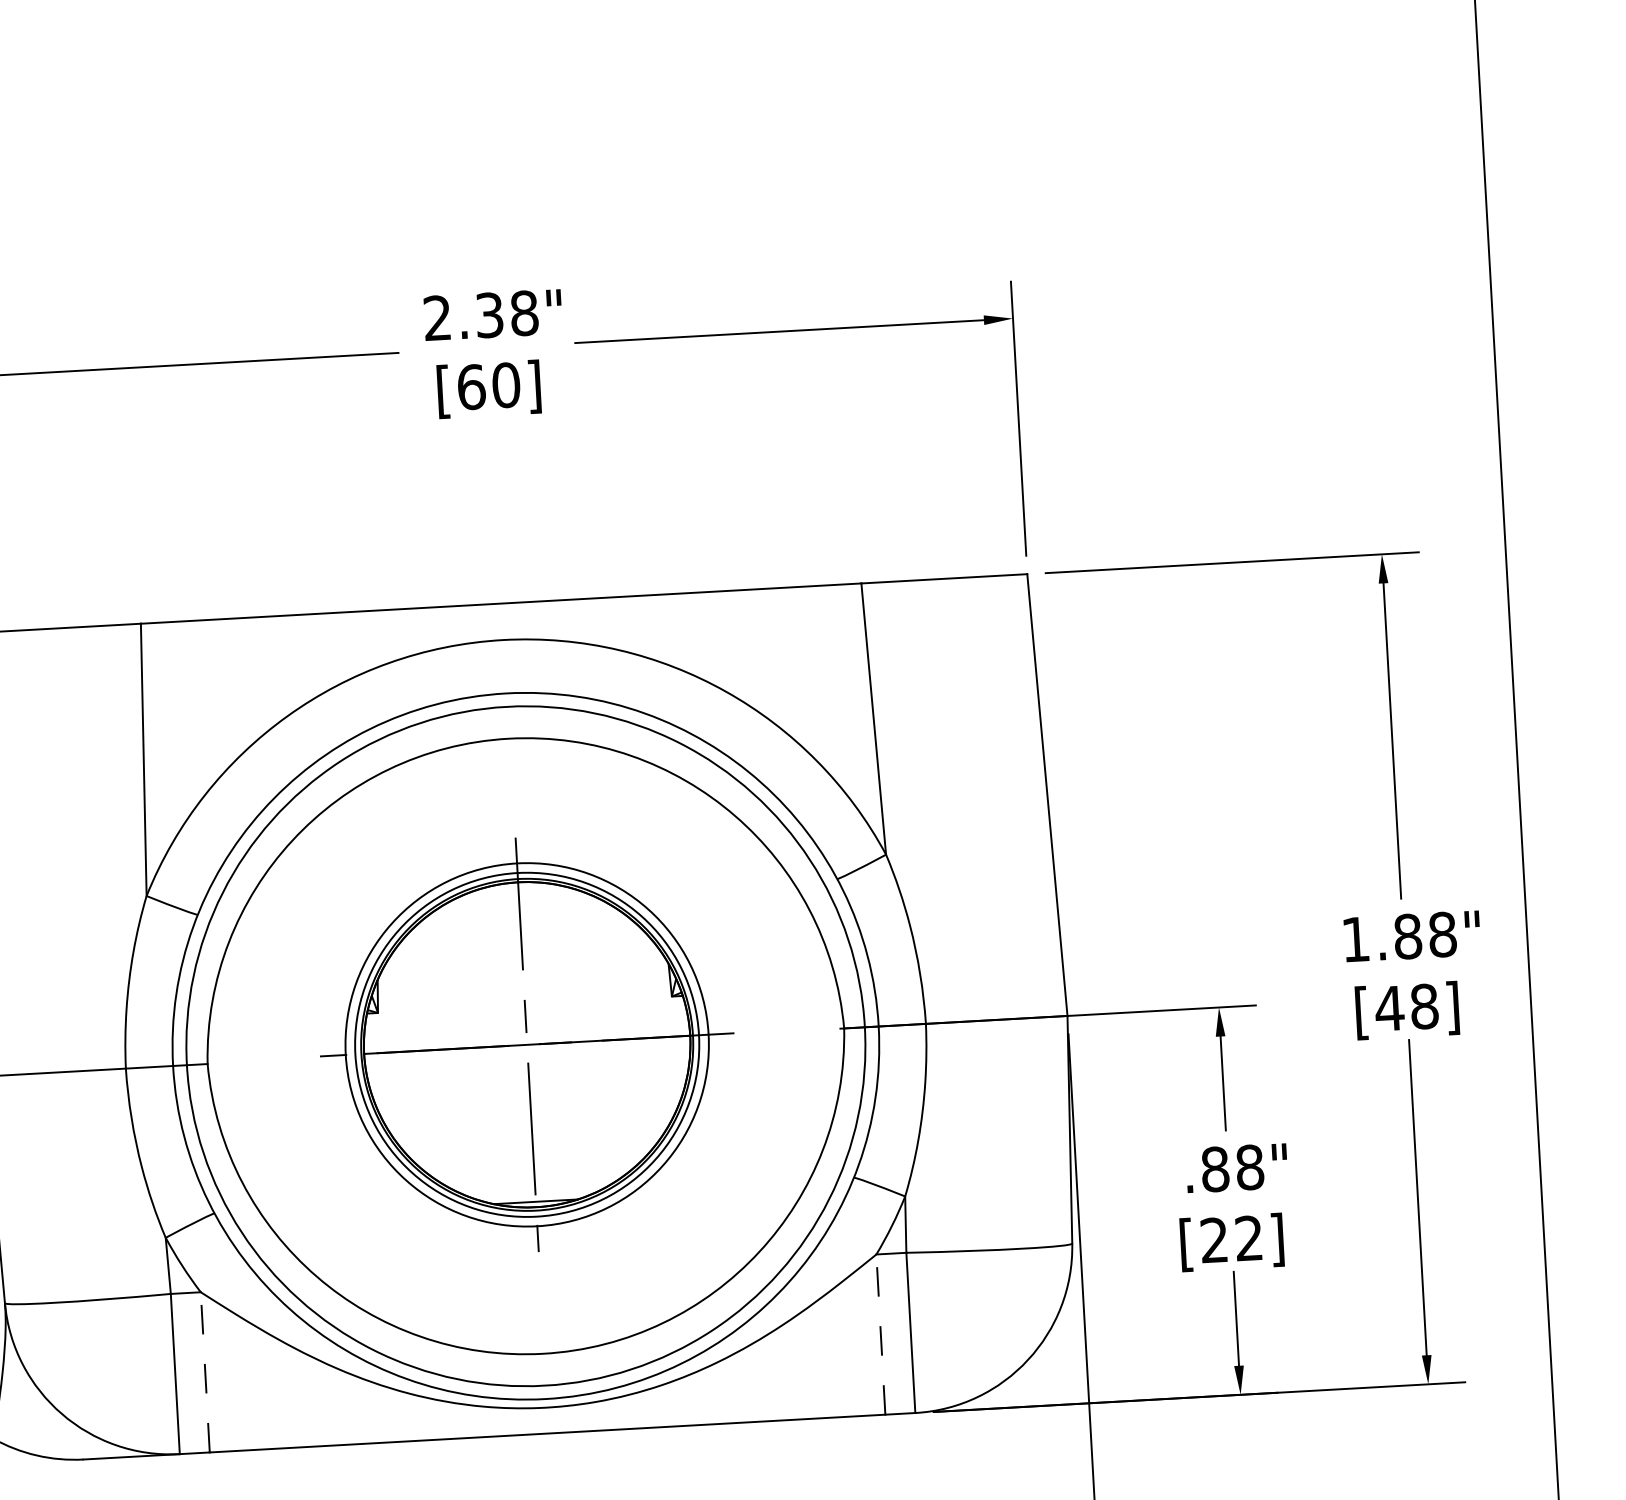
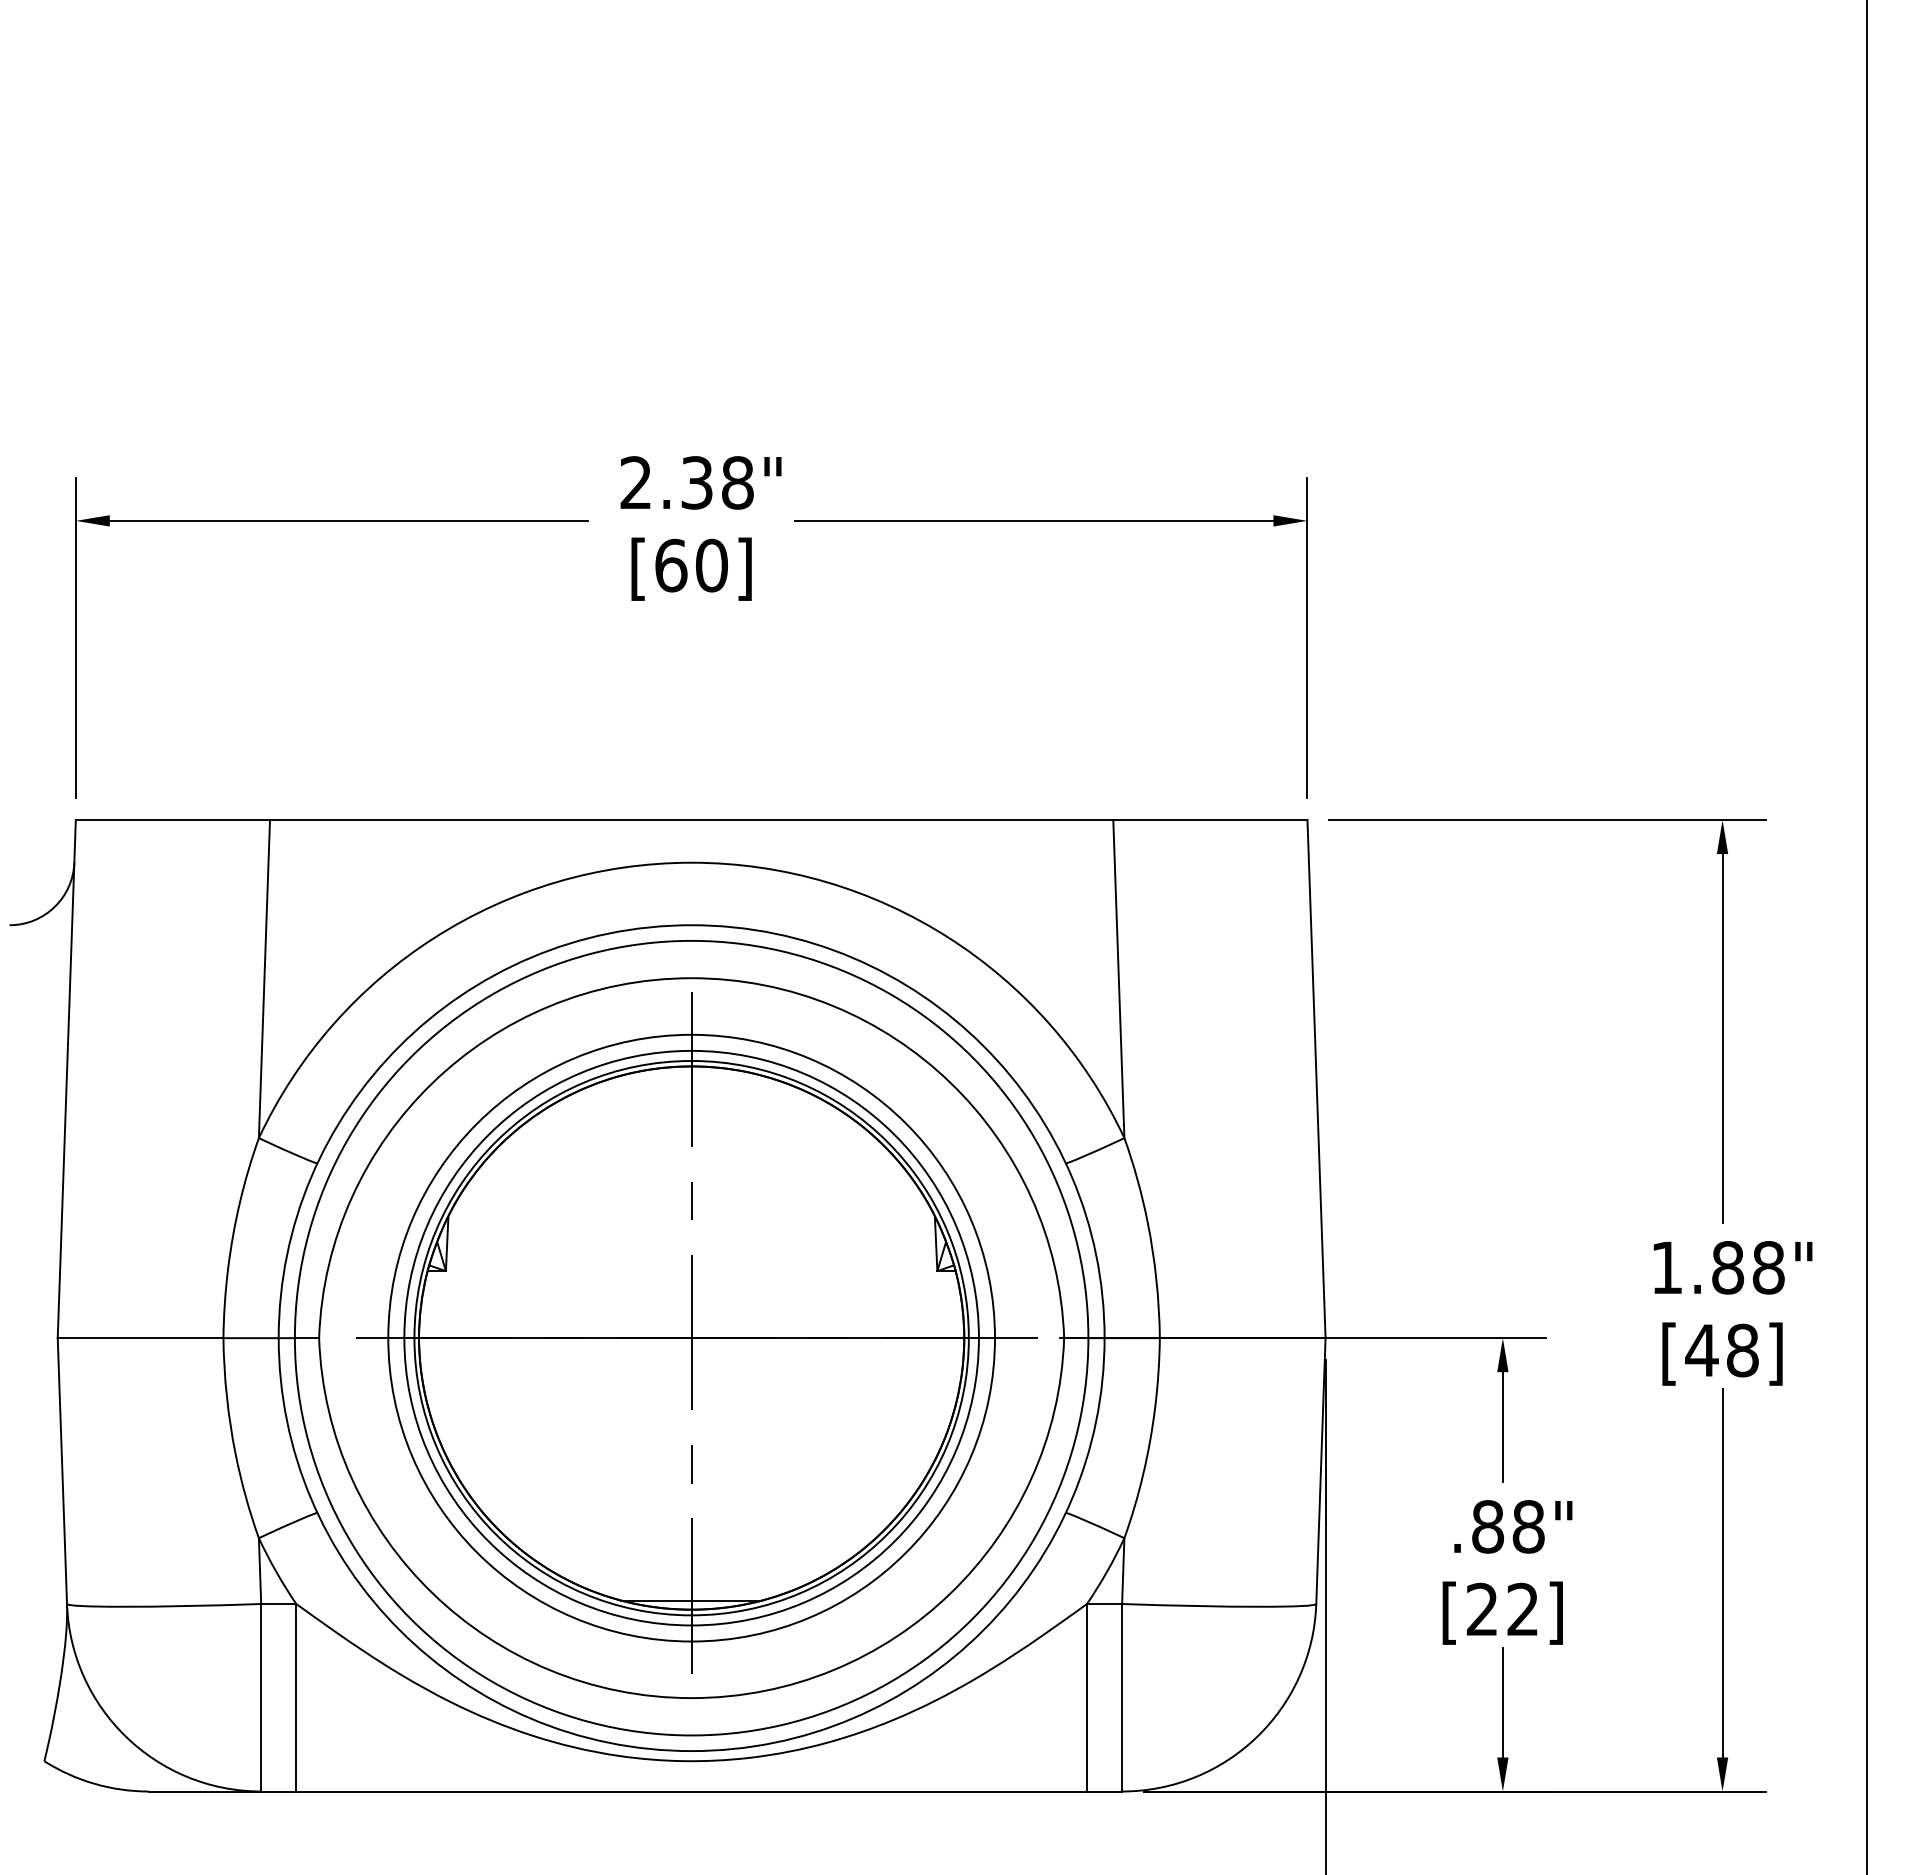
part: (529, 1041) -> (696, 1332), size x1.43
line: (881, 1334) -> (1087, 1697), dashed -> solid
line: (205, 1372) -> (296, 1697), dashed -> solid

